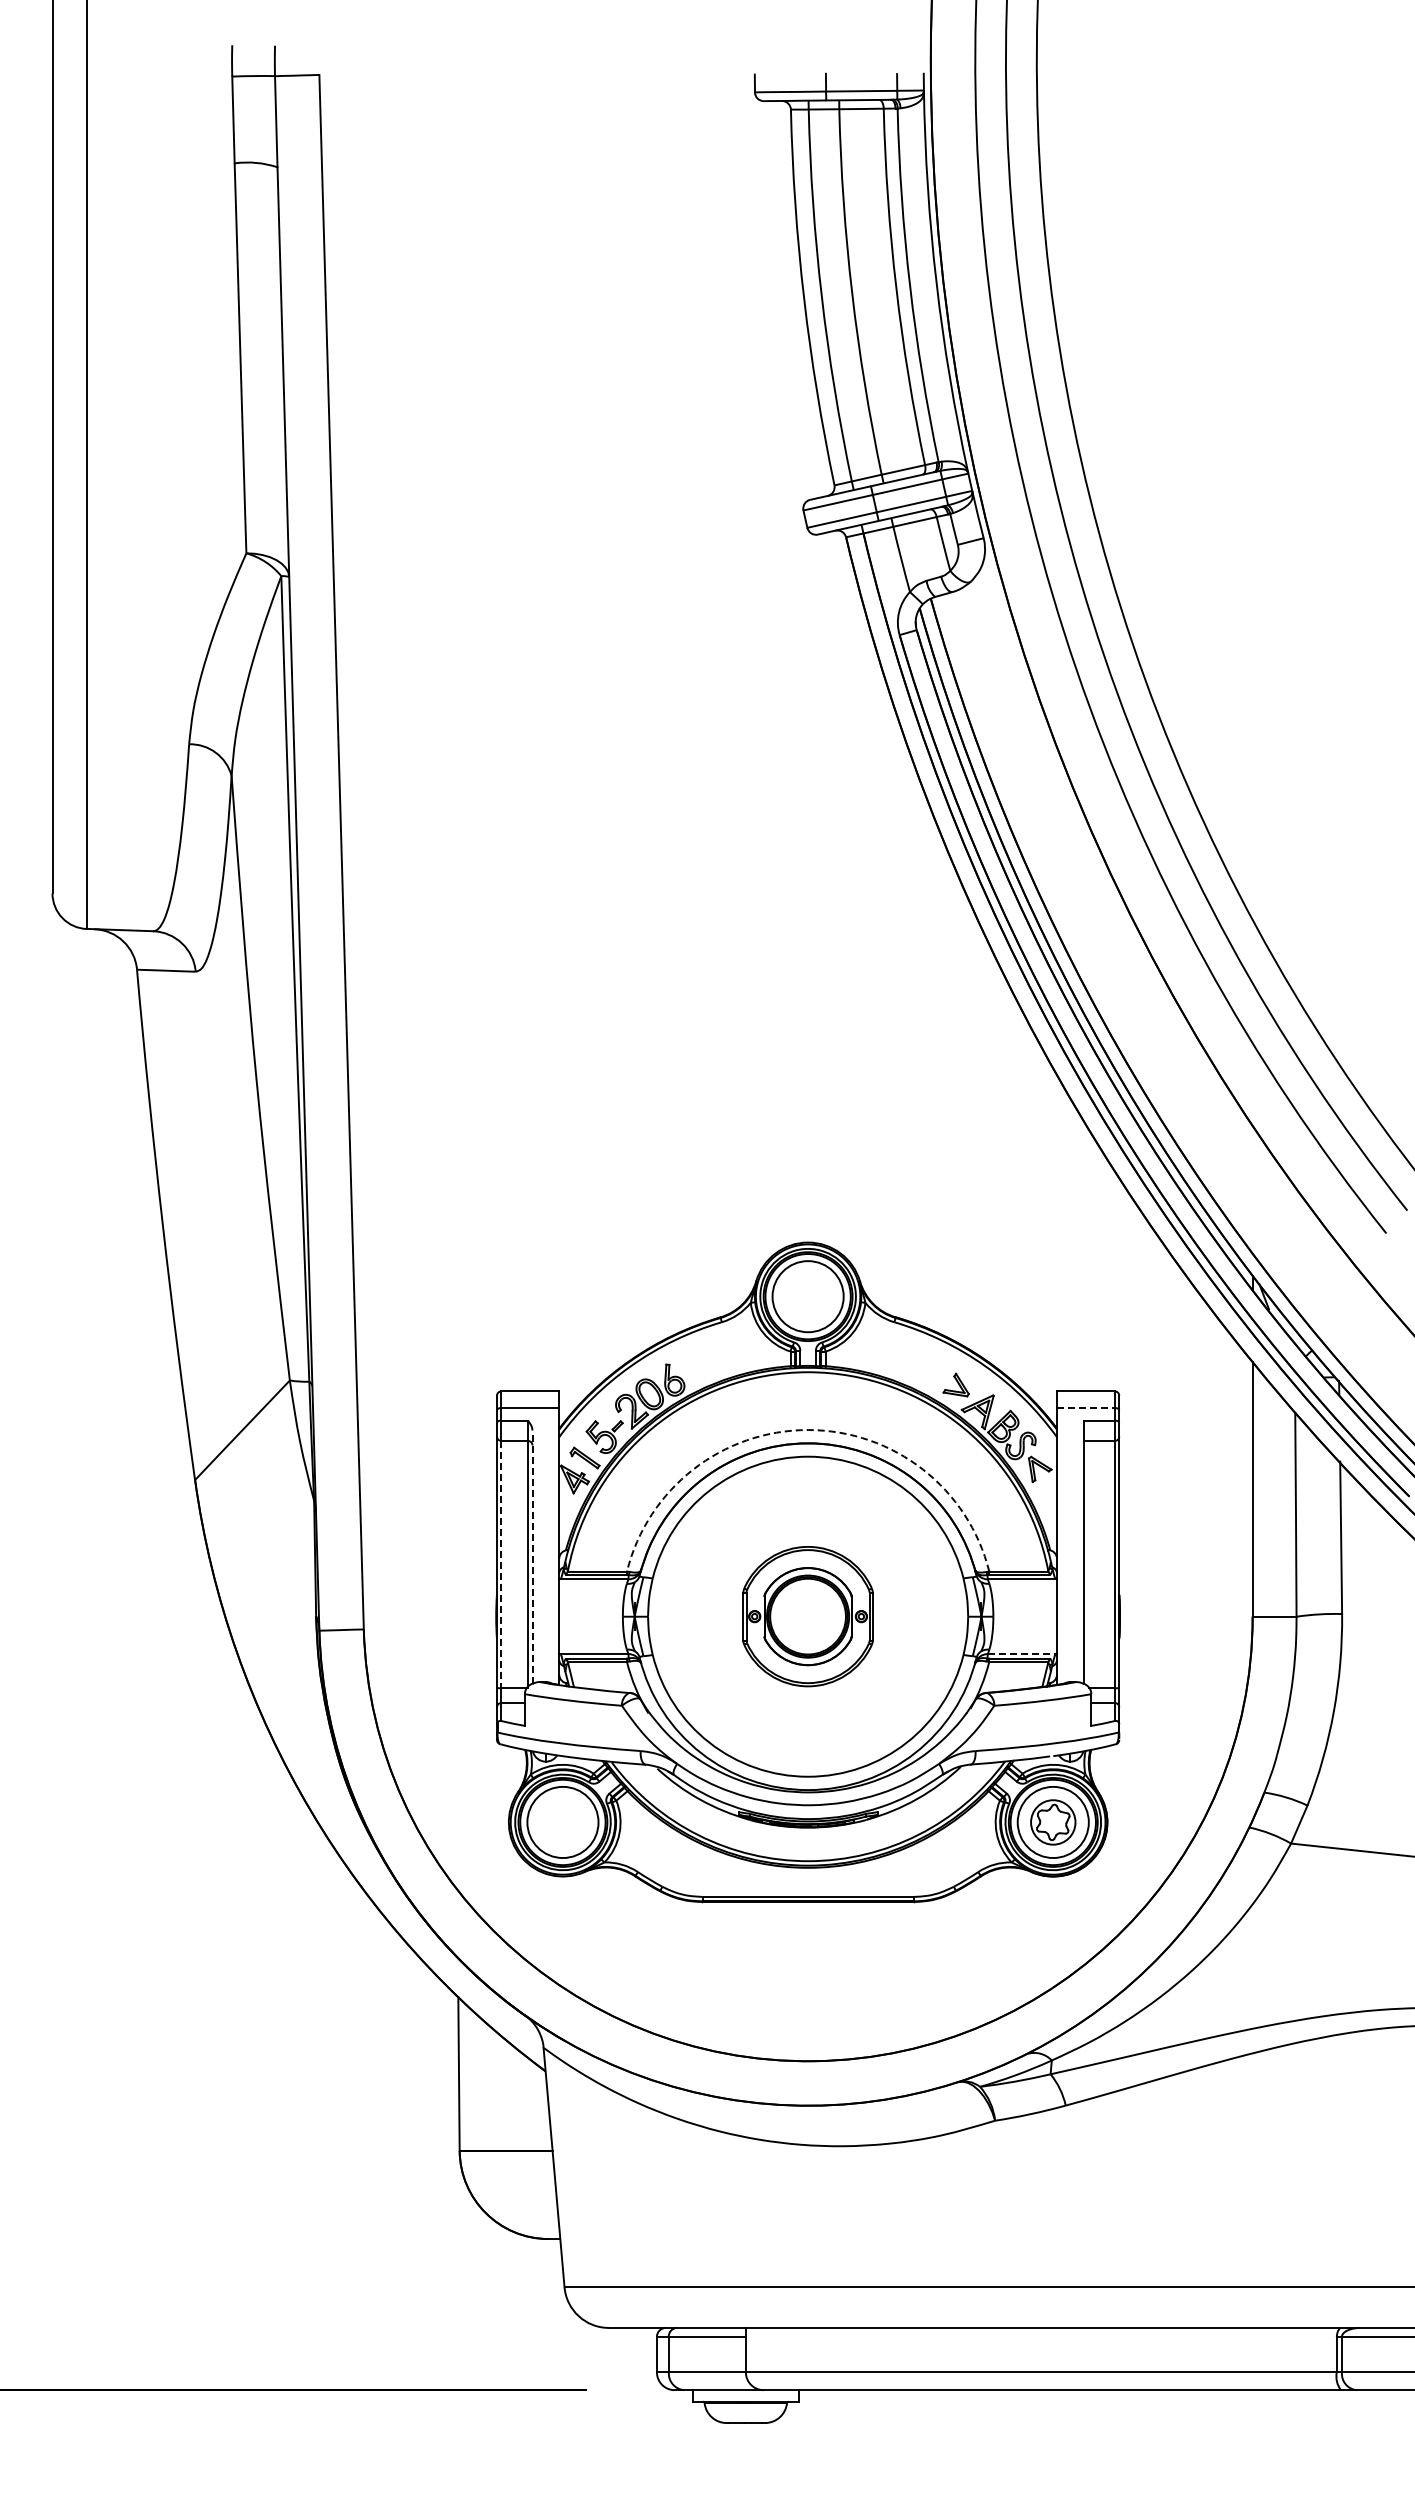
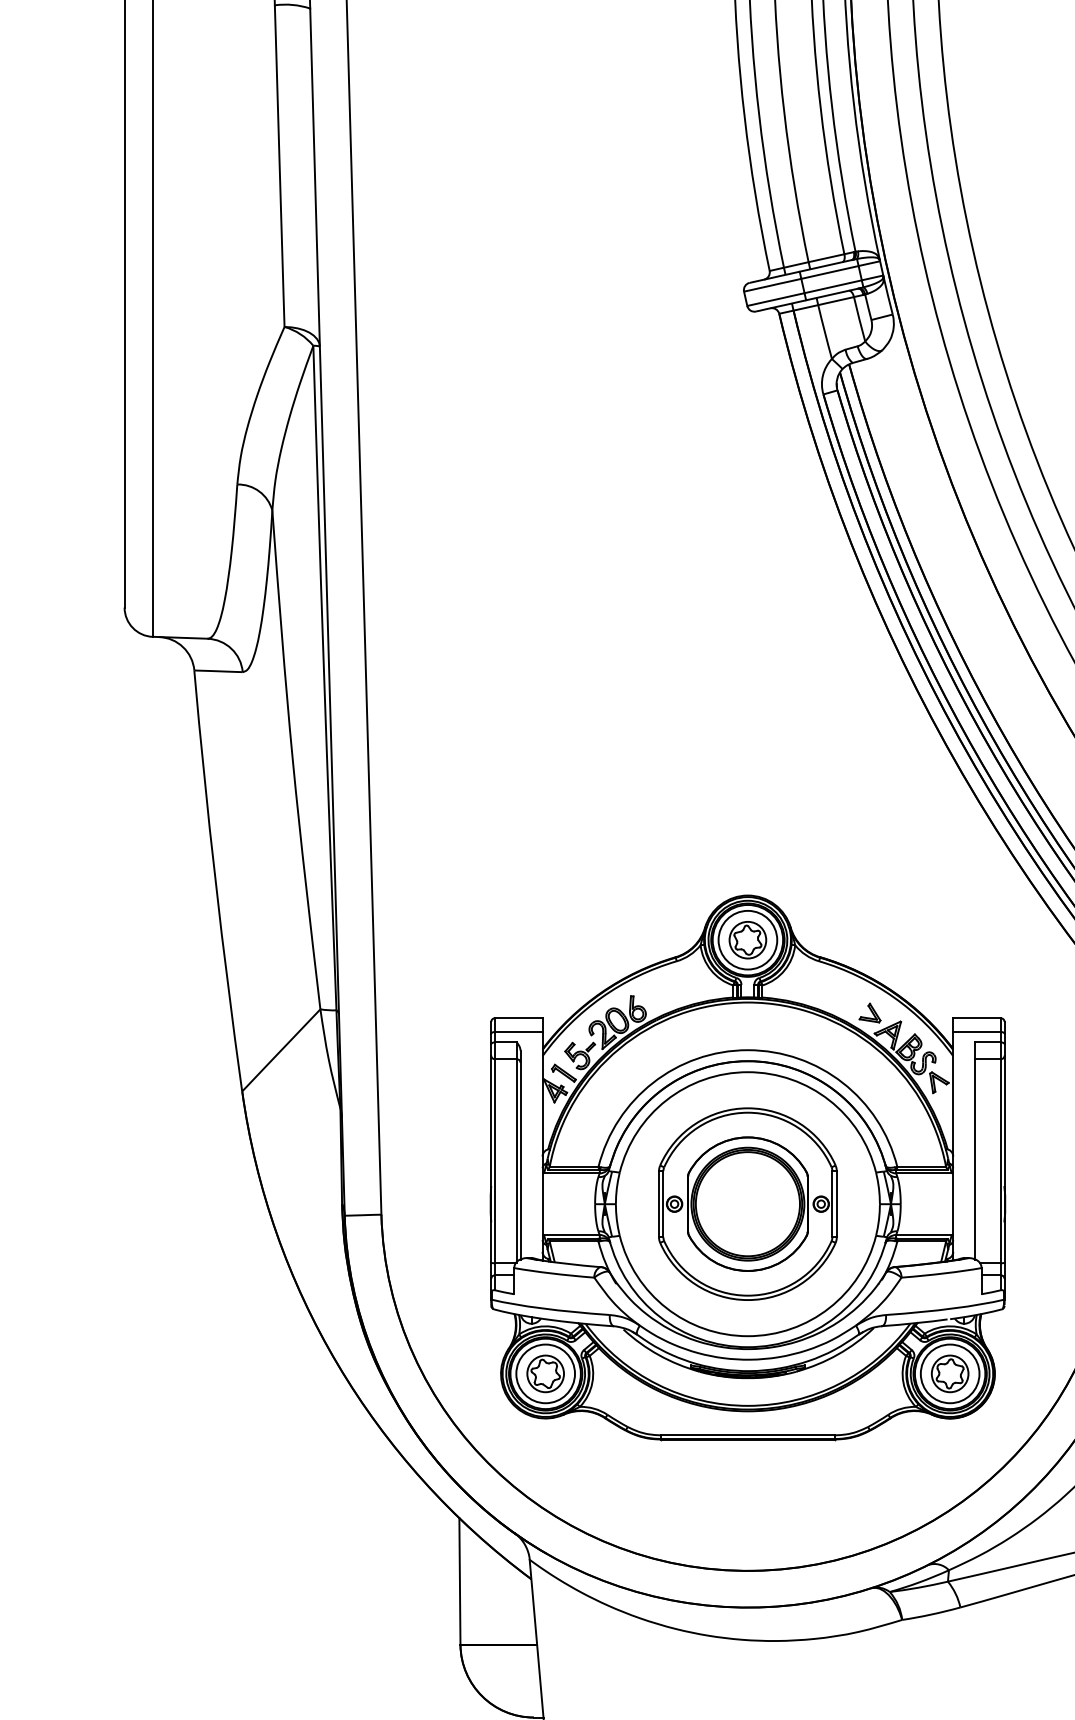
part: (808, 1296) -> (748, 940), added
line: (1085, 1407) -> (976, 1031), dashed -> solid
arc: (808, 1430) -> (748, 1050), dashed -> solid
line: (532, 1557) -> (520, 1155), dashed -> solid
line: (501, 1564) -> (494, 1161), dashed -> solid
part: (807, 1616) -> (747, 1204), size x1.67
line: (1021, 1654) -> (923, 1235), dashed -> solid
part: (562, 1822) -> (545, 1373), added

